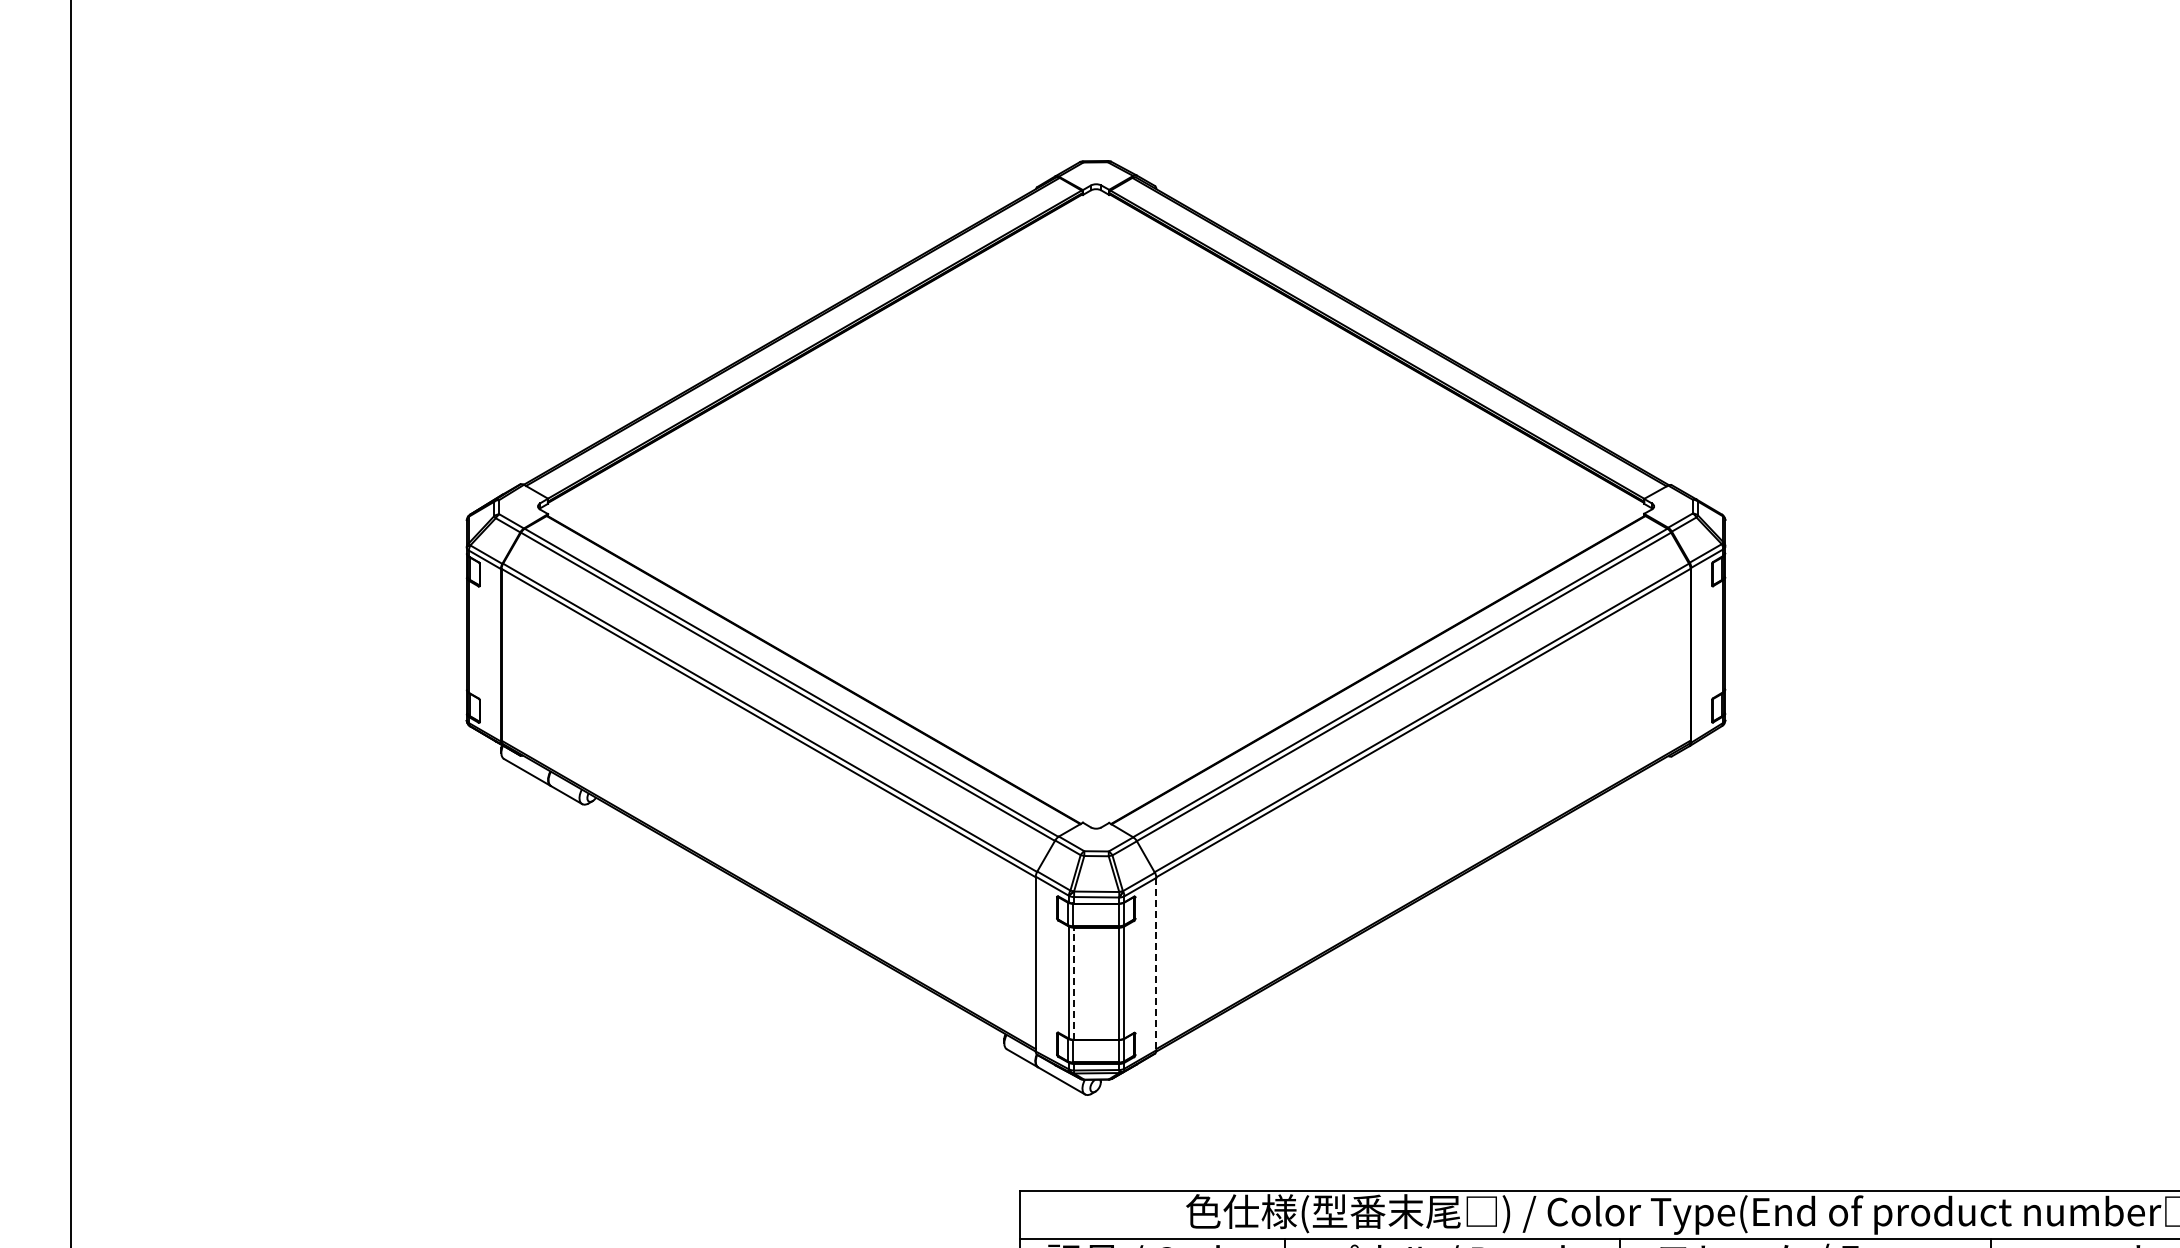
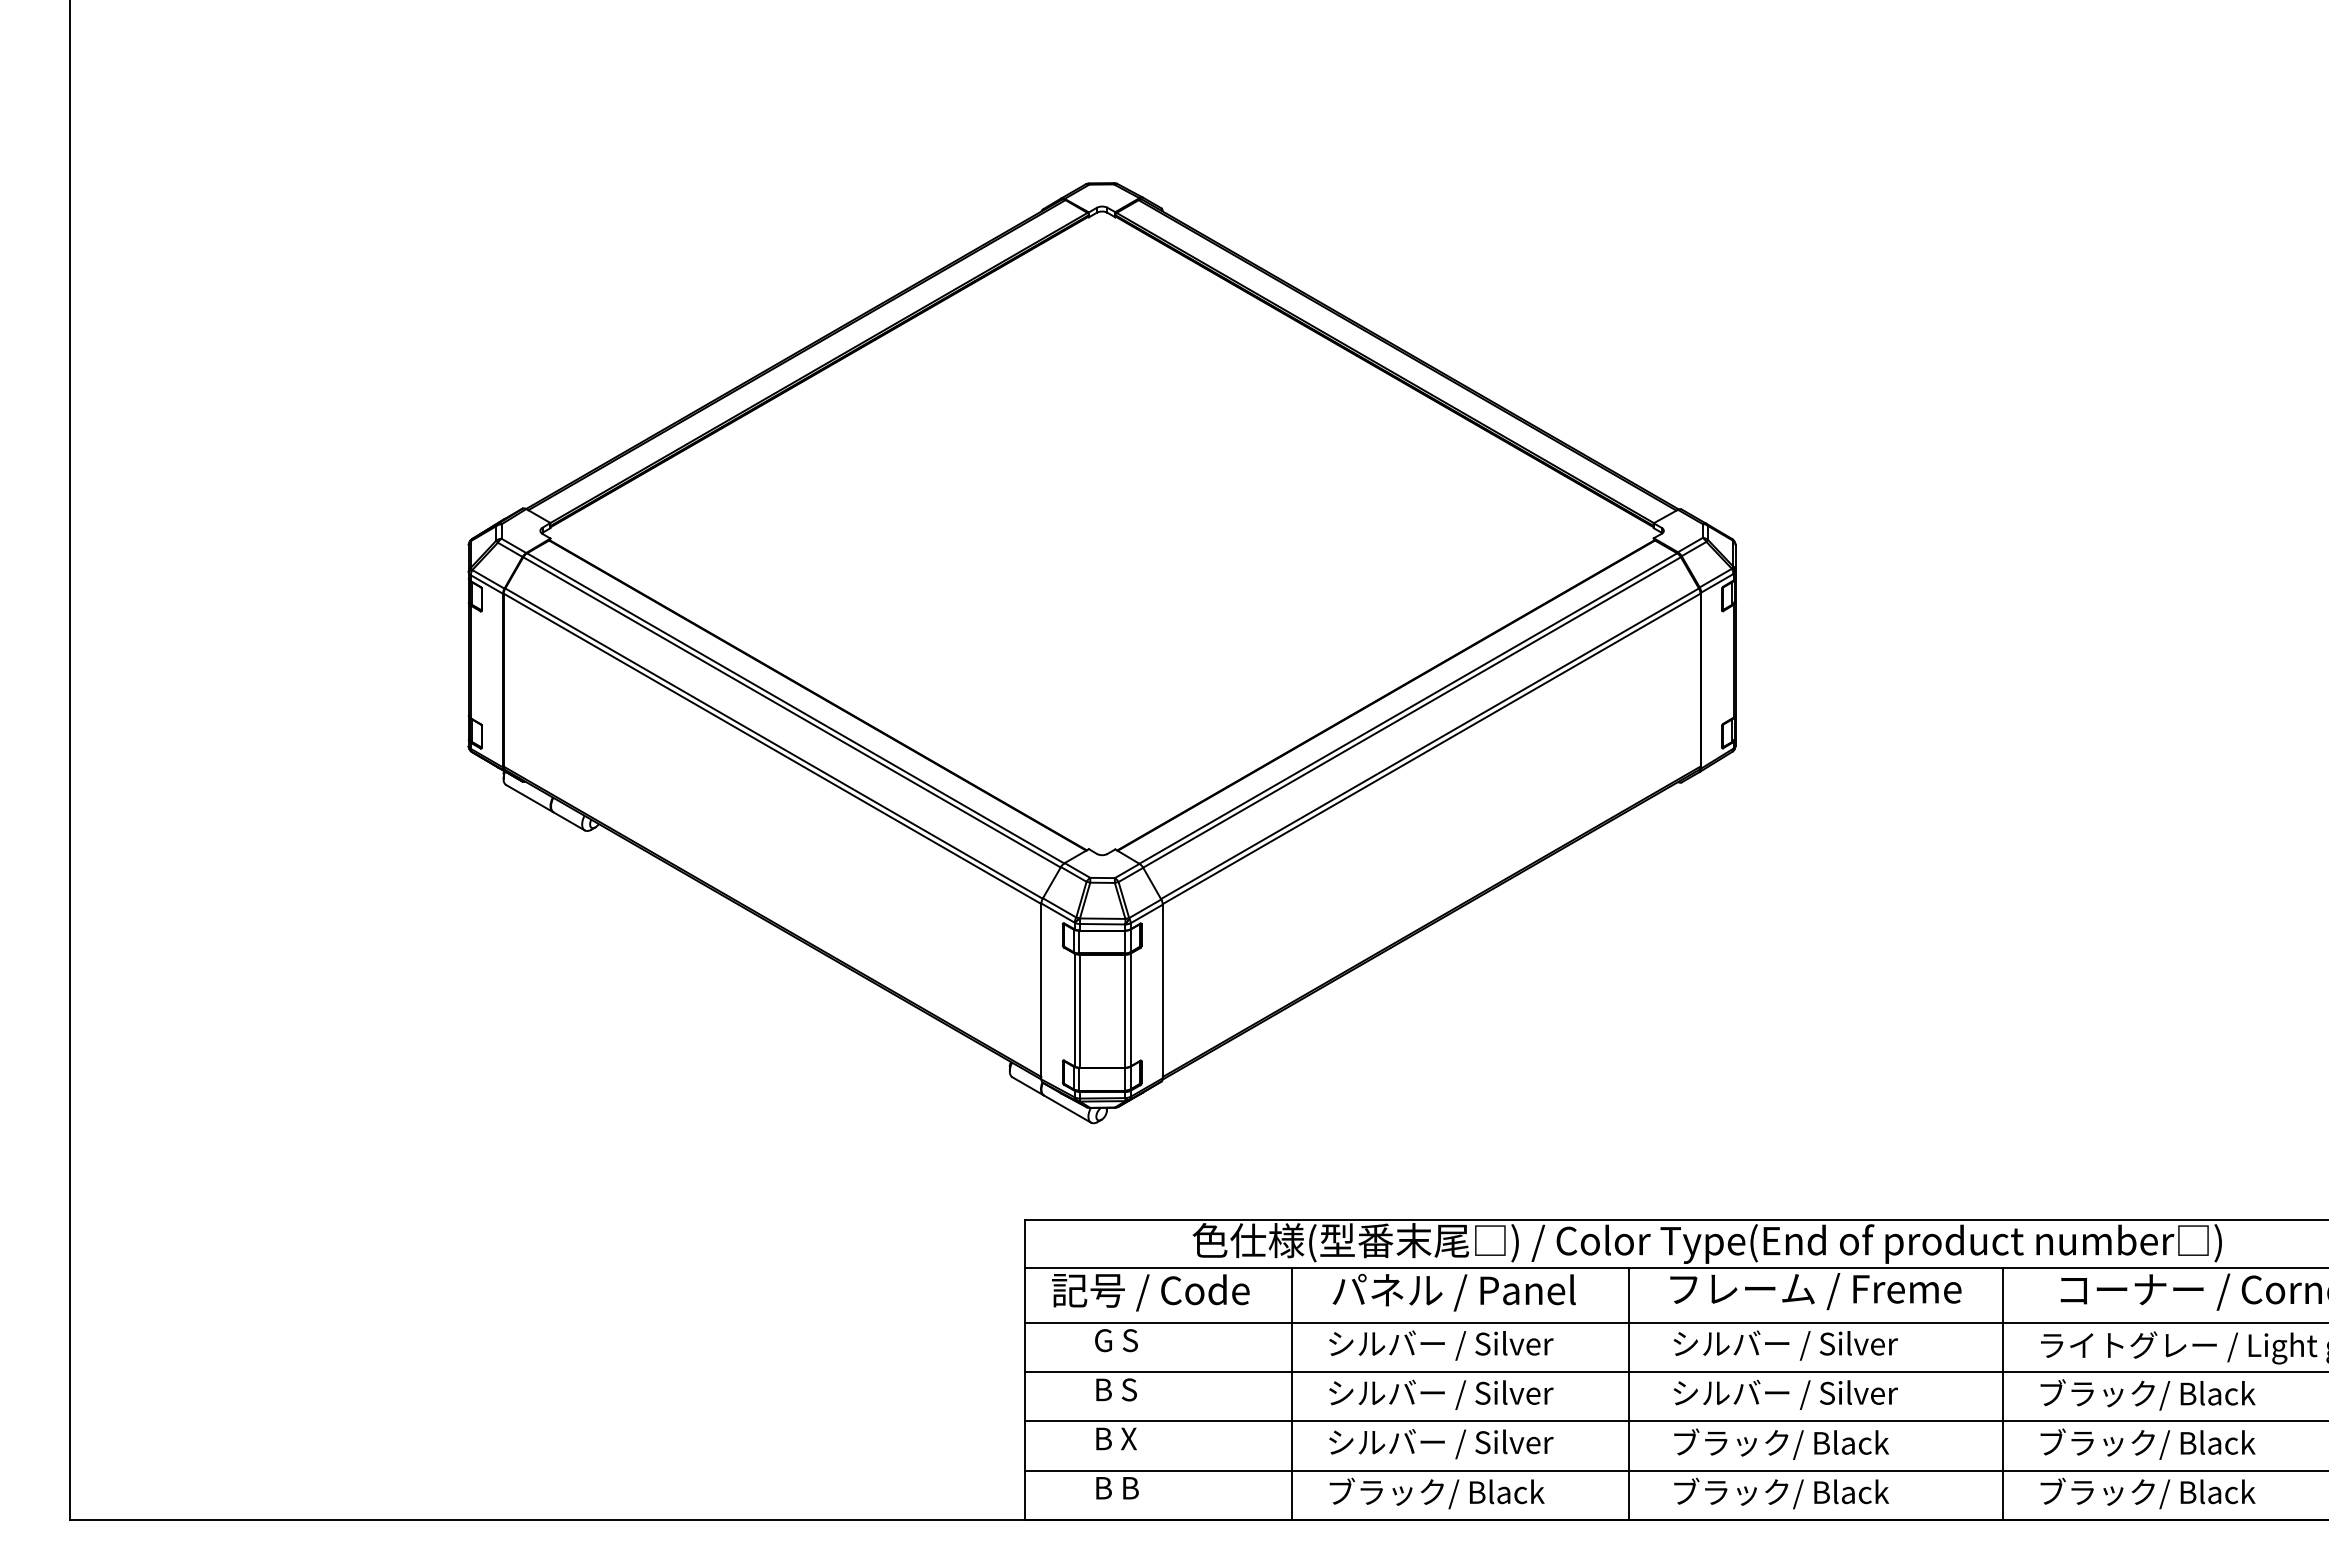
line: (1156, 964) -> (1162, 991), dashed -> solid
line: (1073, 982) -> (1079, 1010), dashed -> solid

